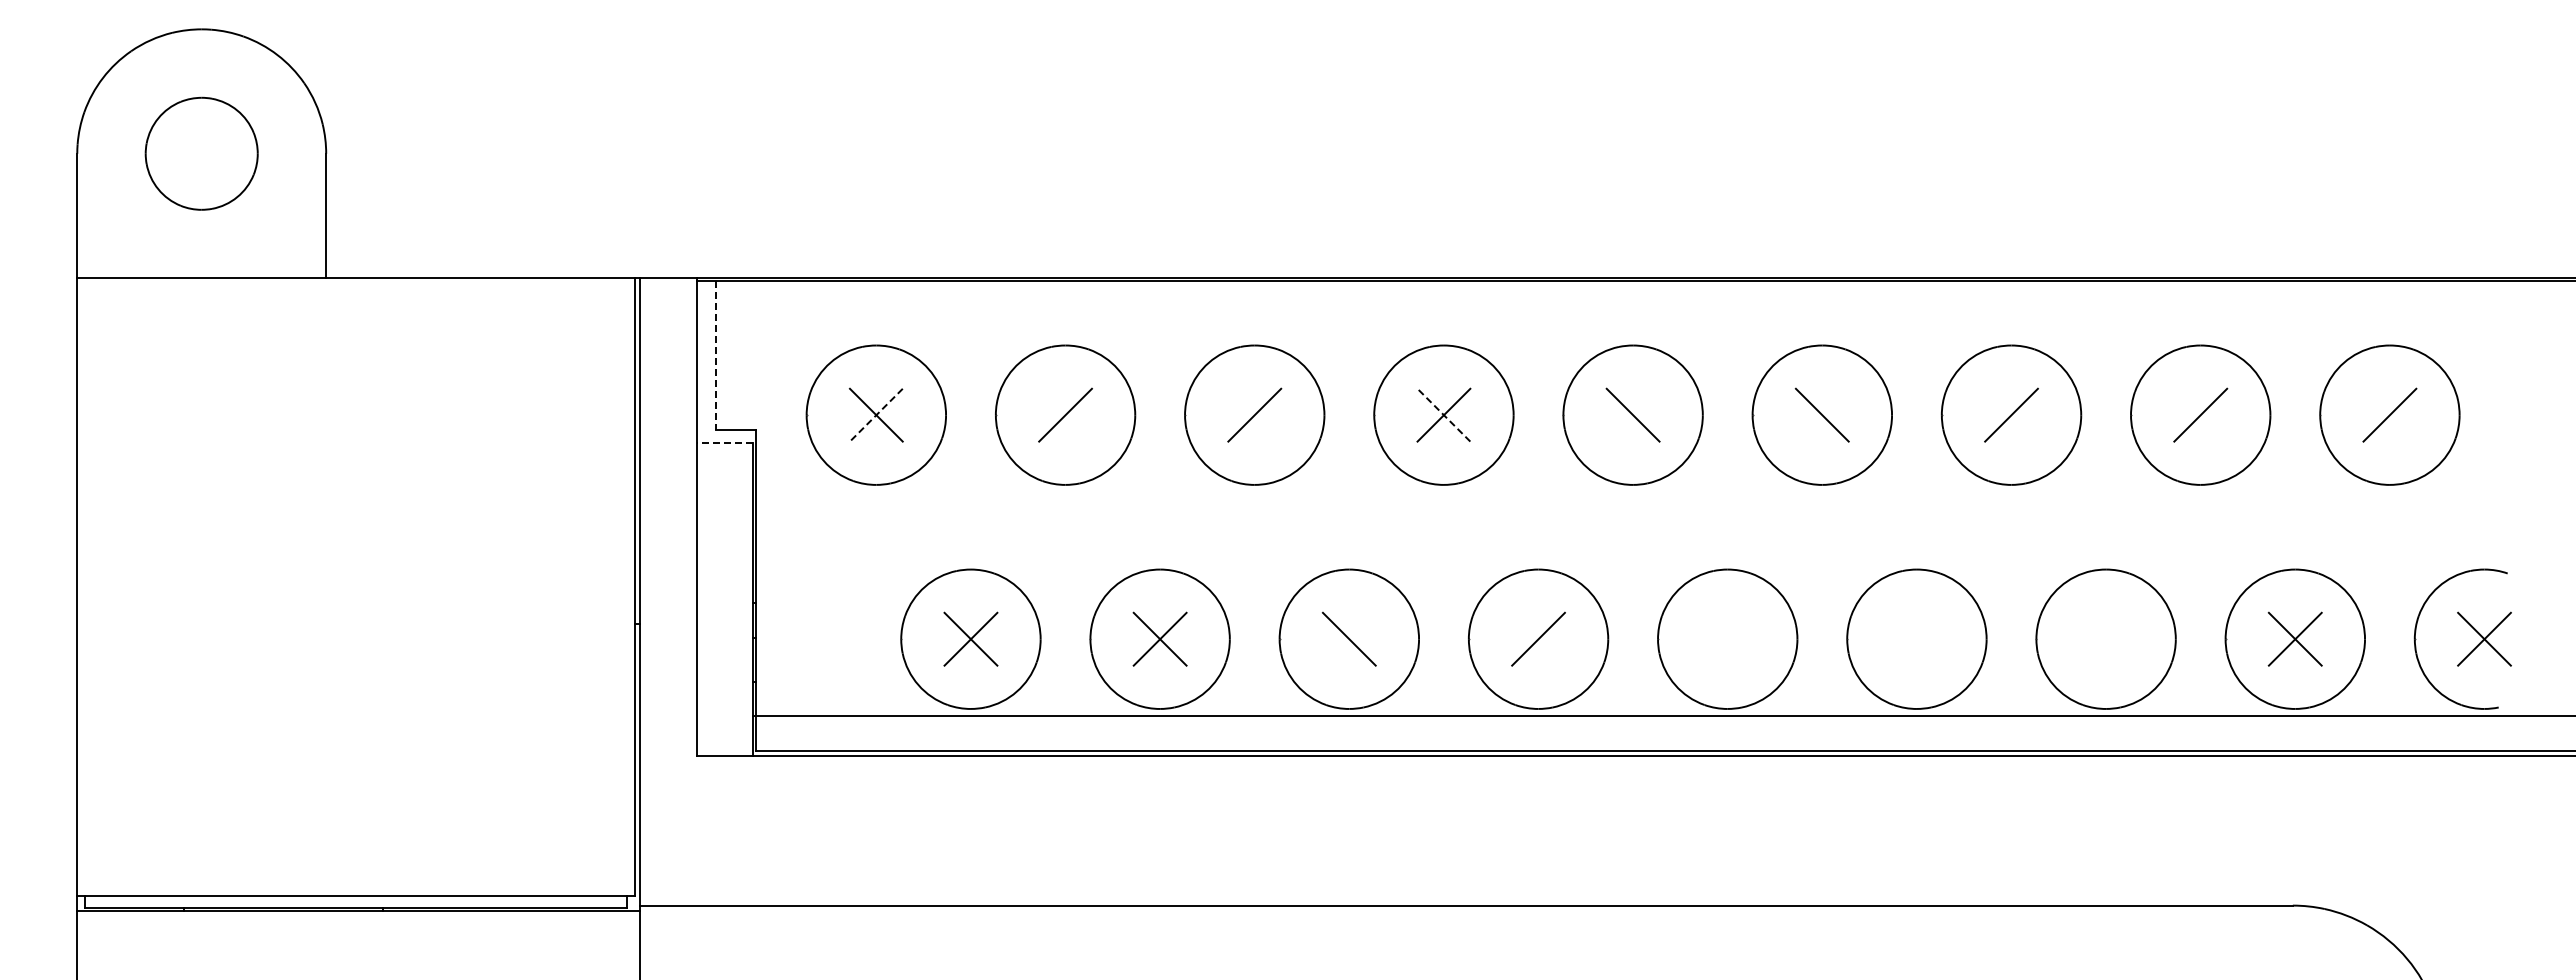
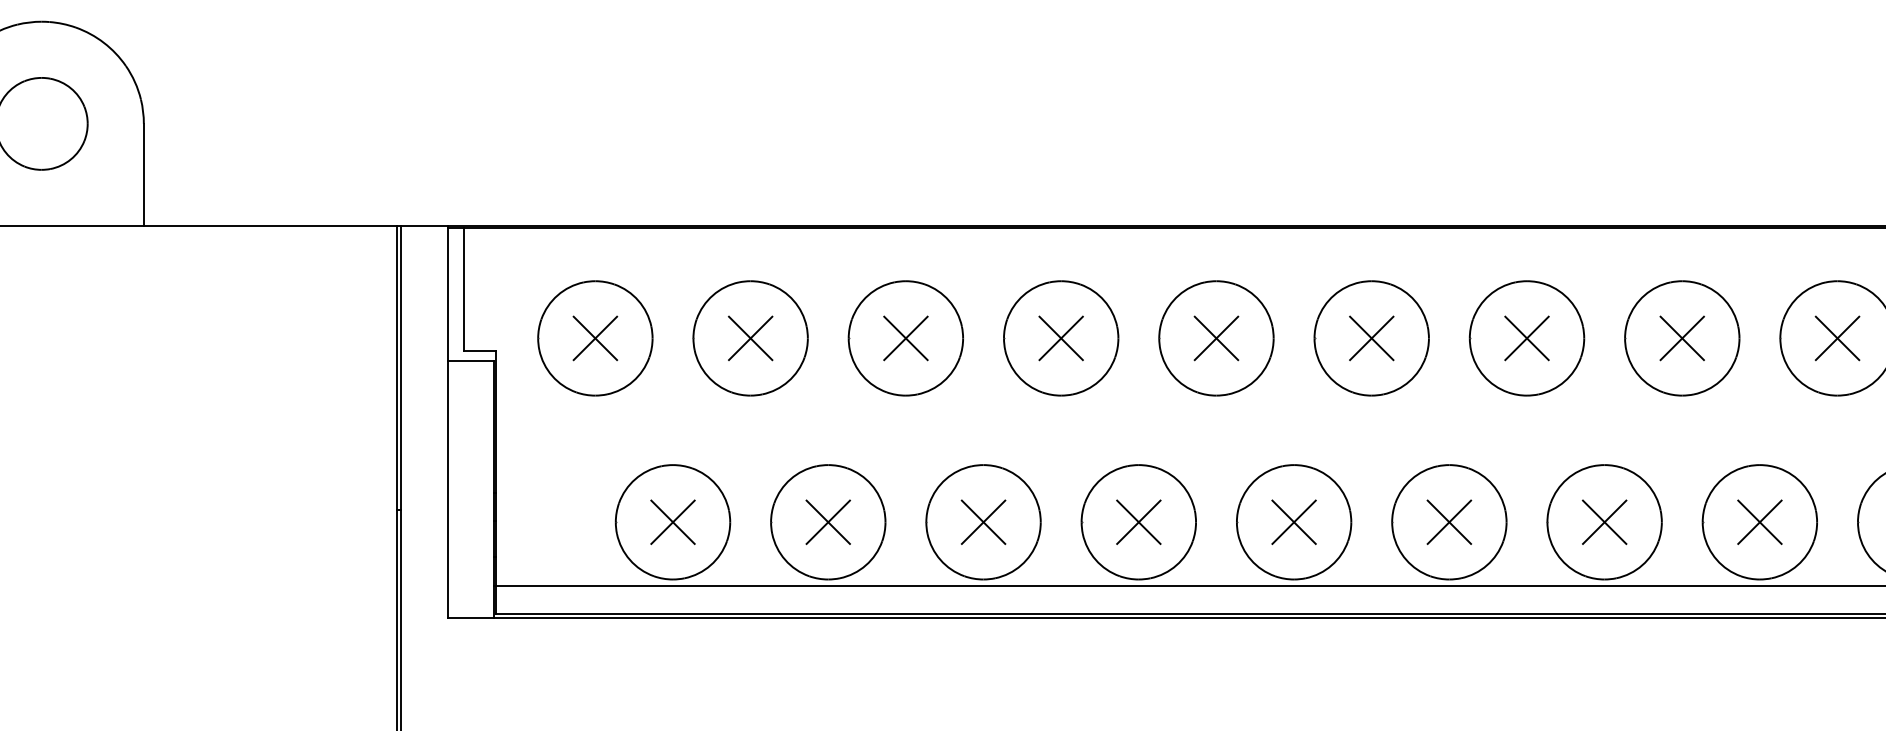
line: (715, 355) -> (463, 289), dashed -> solid
line: (1065, 414) -> (750, 337), added
line: (1254, 414) -> (905, 337), added
line: (1443, 414) -> (1060, 337), dashed -> solid
line: (1632, 414) -> (1215, 337), added
line: (1821, 414) -> (1371, 337), added
line: (2011, 414) -> (1526, 337), added
line: (2200, 414) -> (1682, 337), added
line: (2389, 414) -> (1837, 337), added
line: (876, 415) -> (595, 338), dashed -> solid
line: (724, 442) -> (470, 360), dashed -> solid
line: (1348, 638) -> (982, 521), added
line: (1538, 638) -> (1138, 521), added
part: (1727, 638) -> (1293, 521), added
part: (1916, 638) -> (1449, 521), added
part: (2105, 638) -> (1604, 521), added

